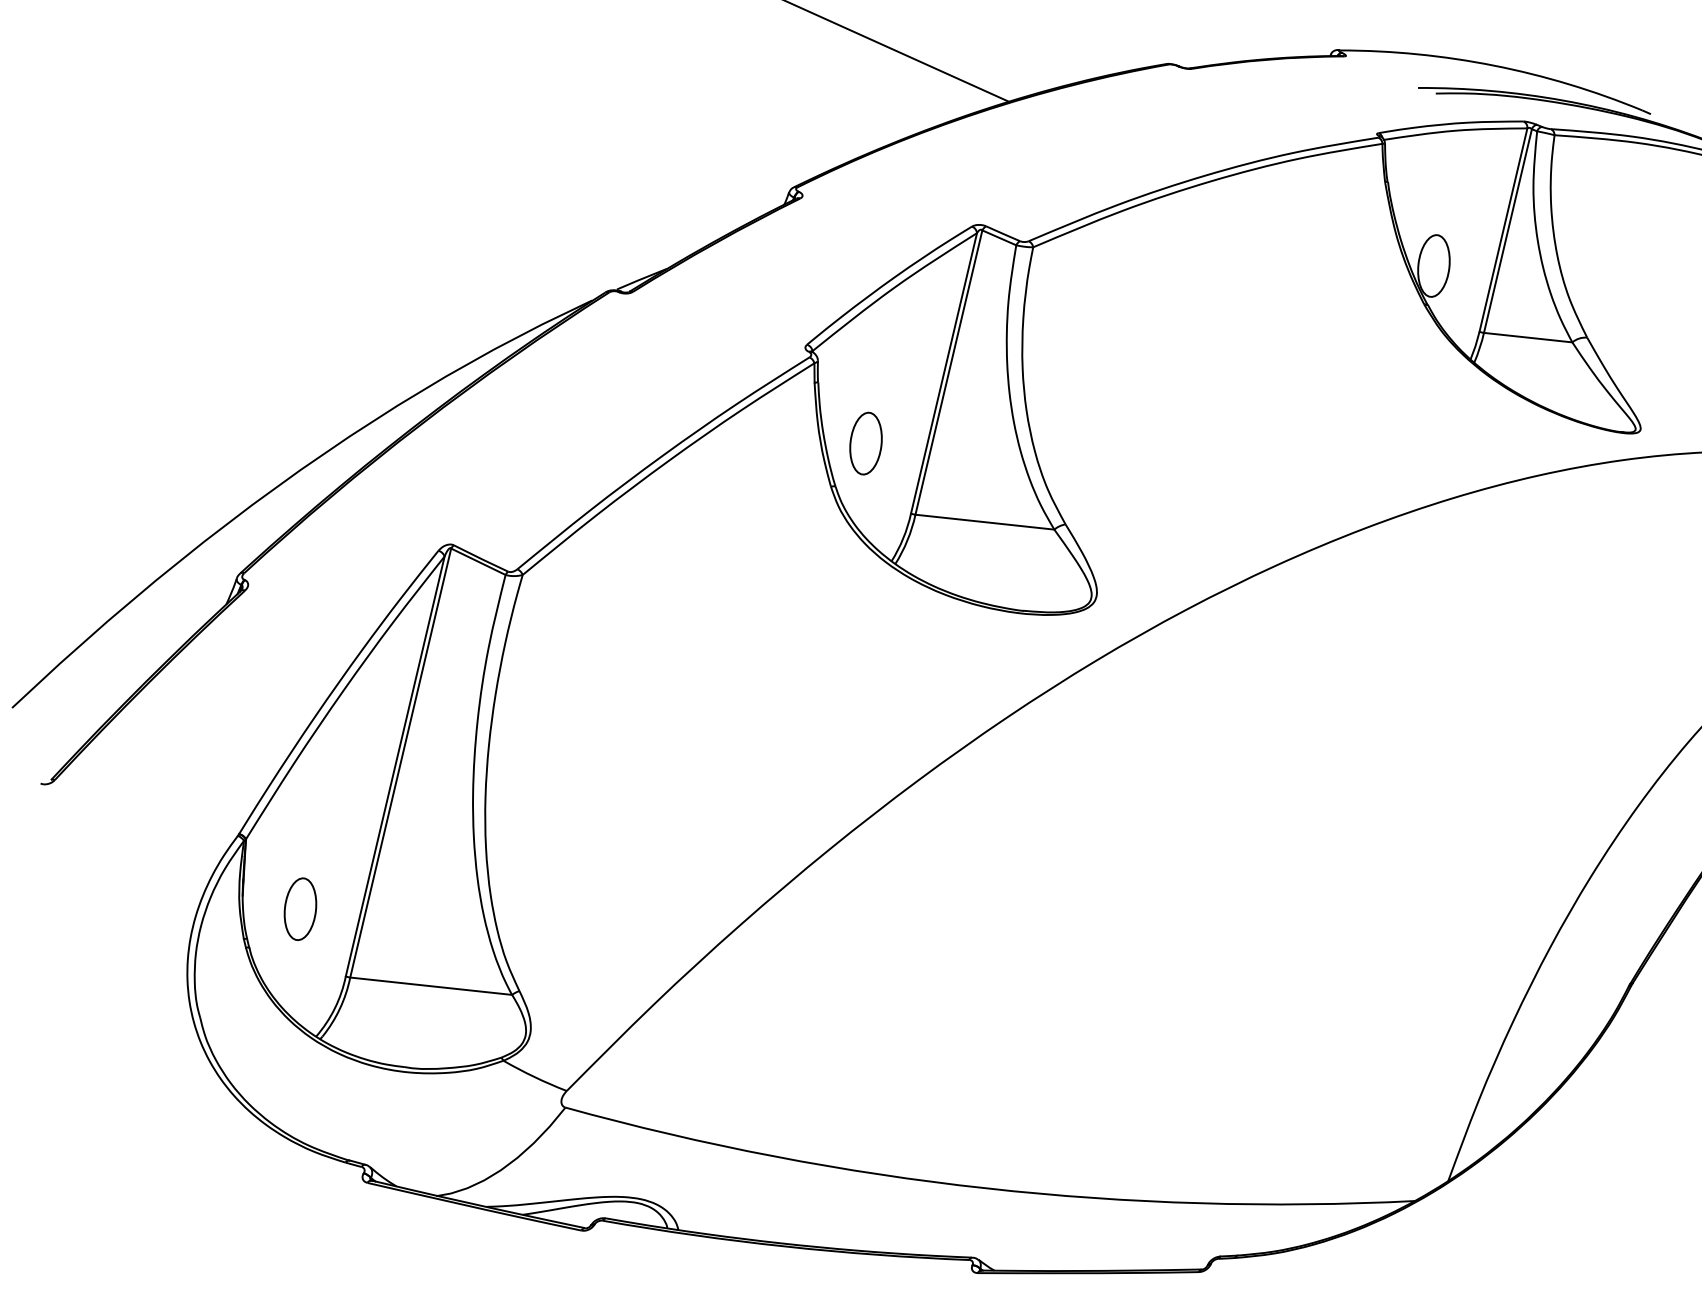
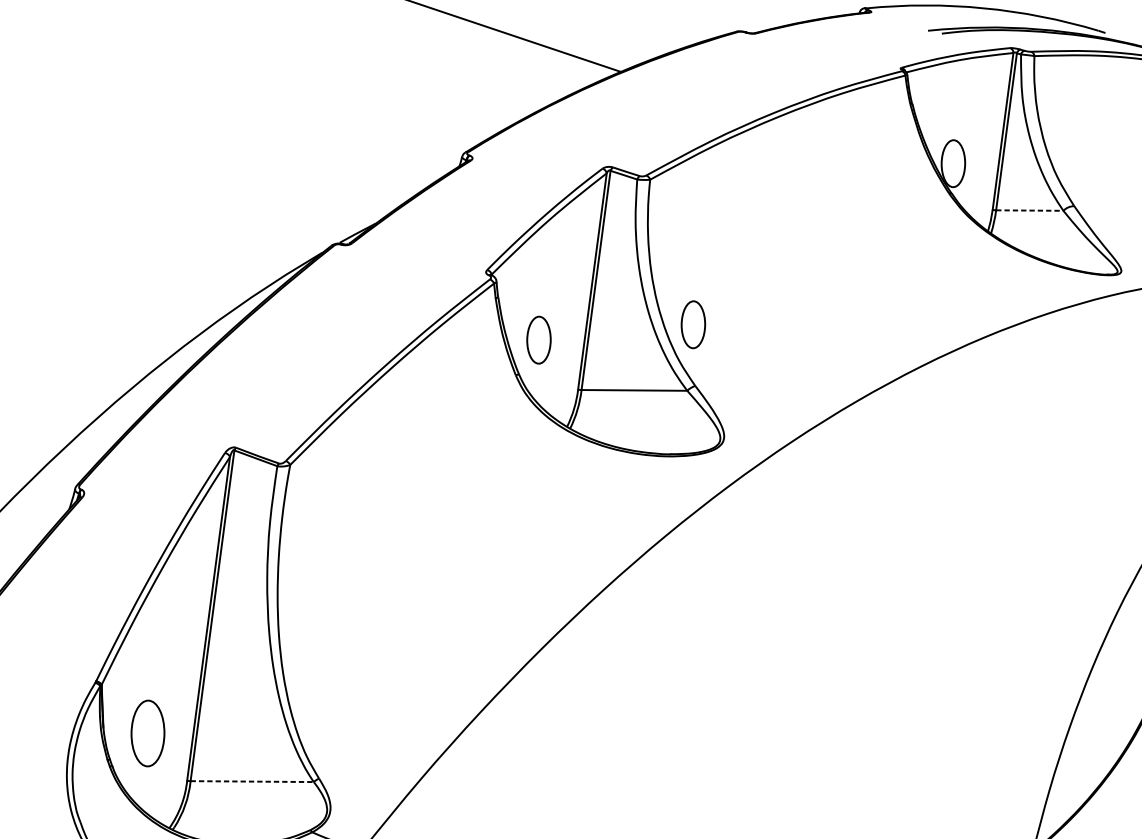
line: (1528, 337) -> (1030, 210), solid -> dashed
part: (1070, 443) -> (692, 324), added
part: (300, 908) -> (147, 732), size x1.4
line: (431, 986) -> (252, 781), solid -> dashed

